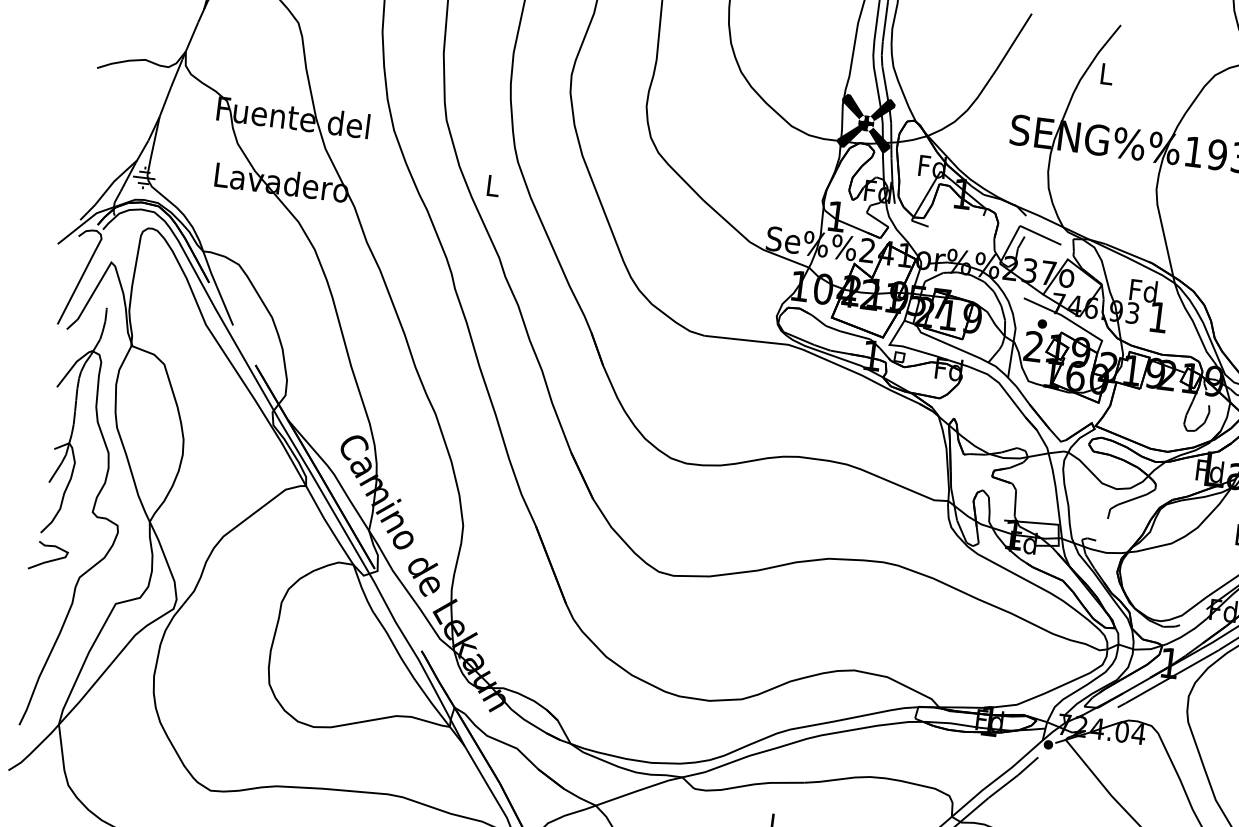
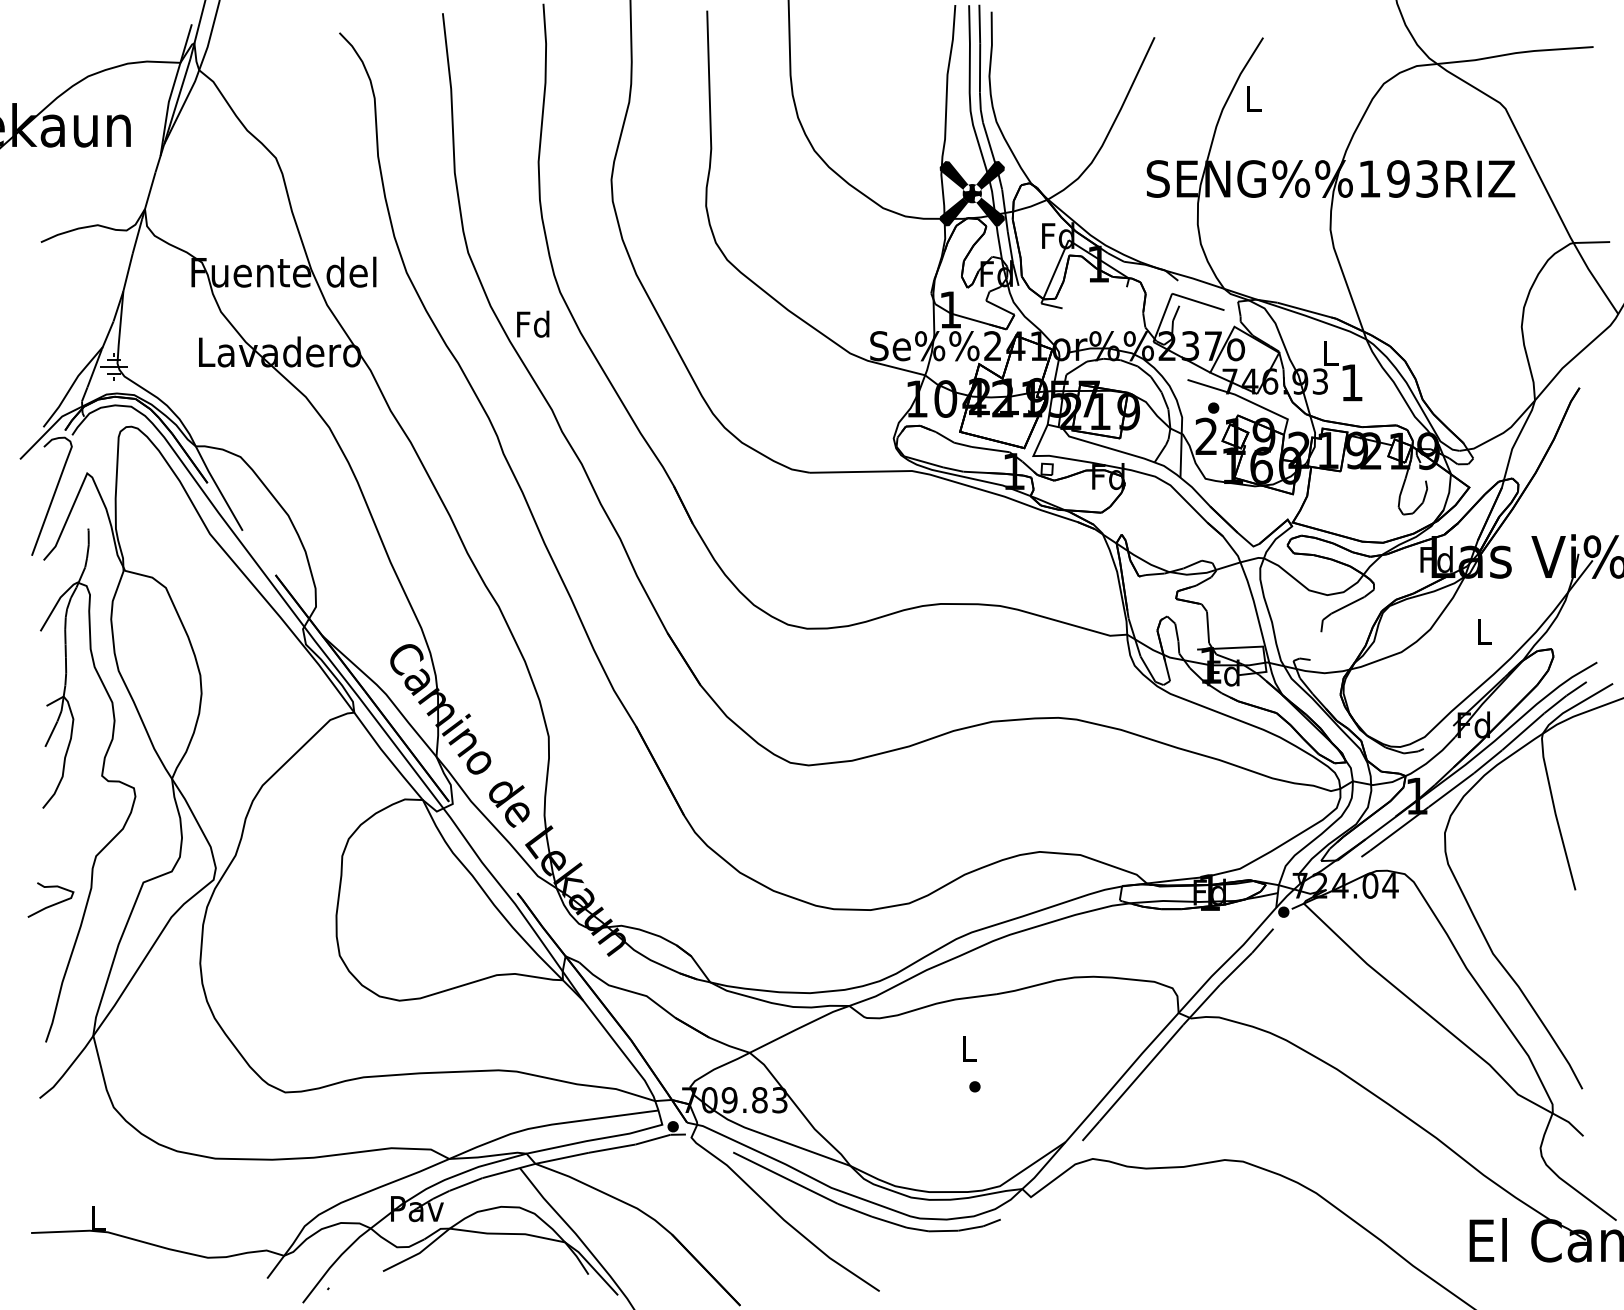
text: (492, 185) -> (533, 323), L -> Fd
text: (1143, 290) -> (1330, 352), Fd -> L
curve: (48, 560) -> (51, 904), moved

